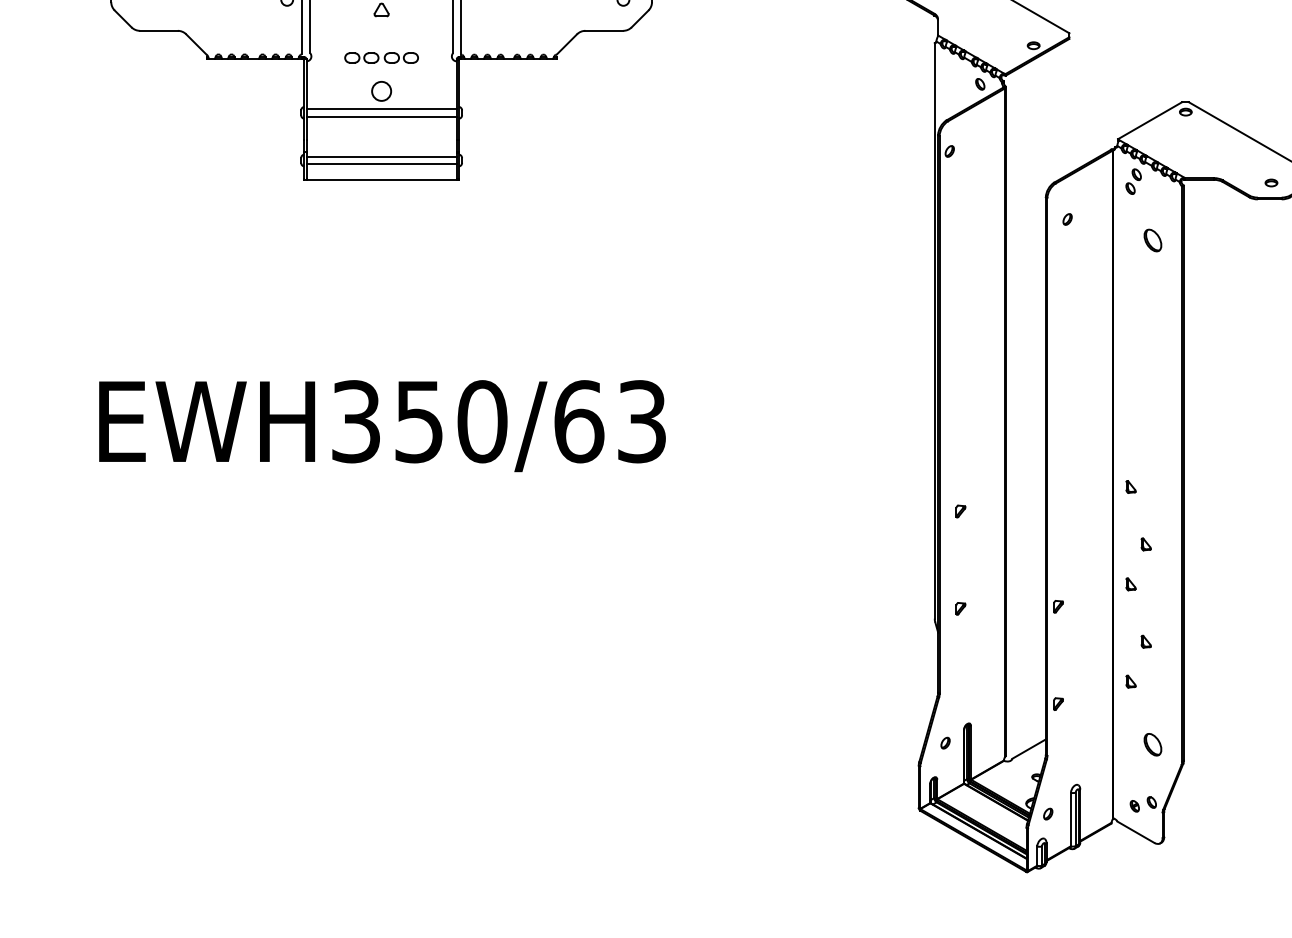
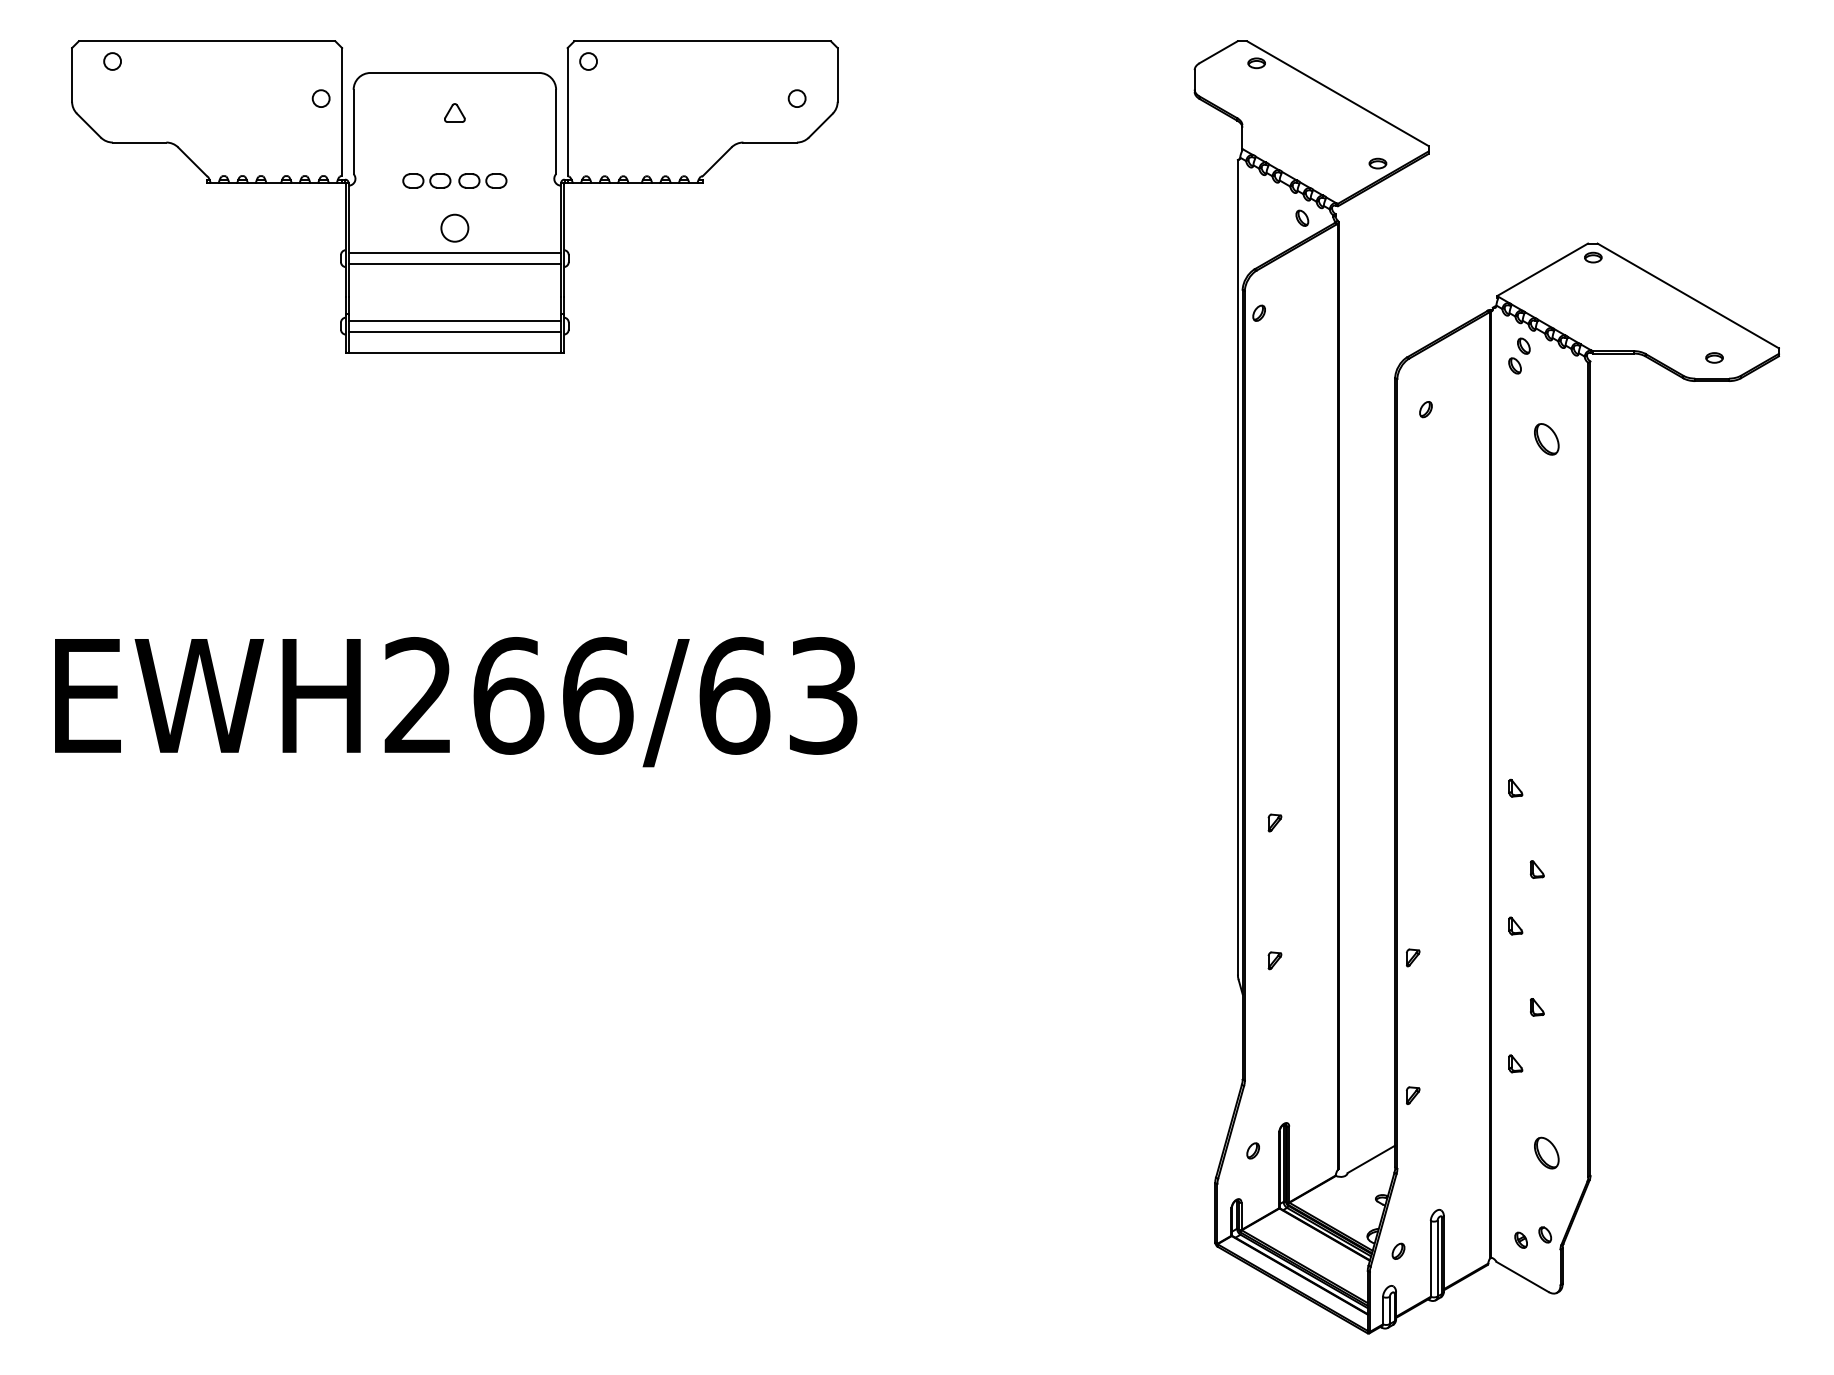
text: (419, 421) -> (508, 695), EWH350/63 -> EWH266/63

